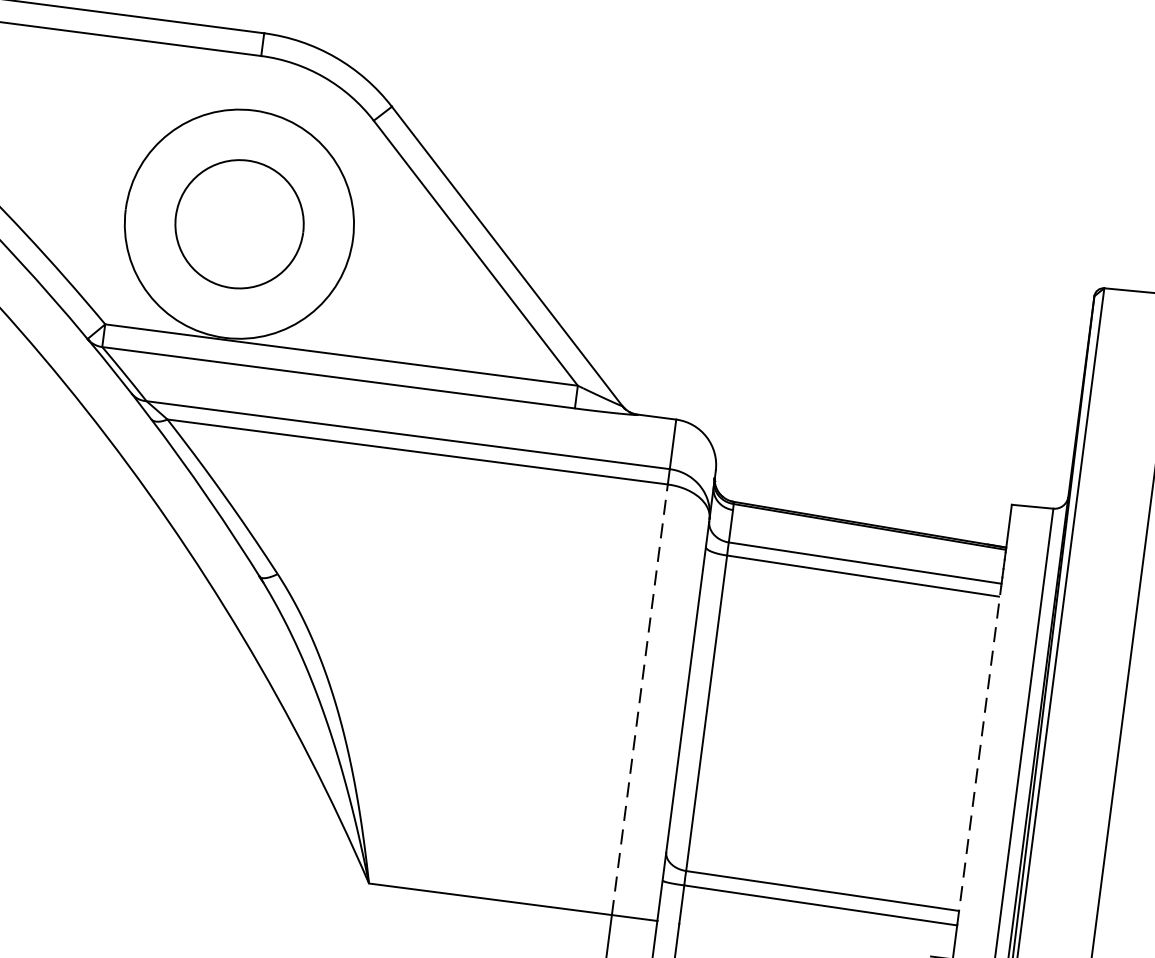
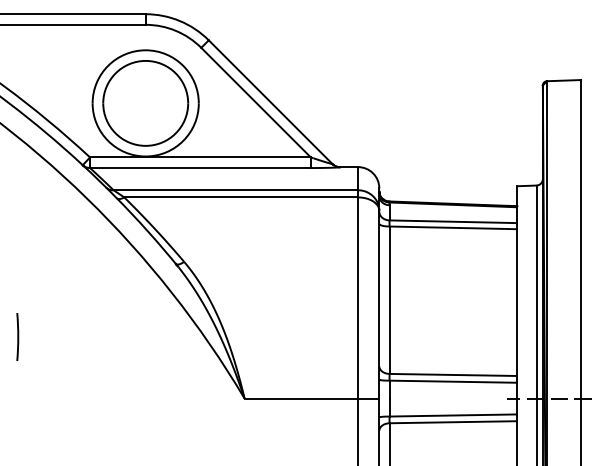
part: (238, 224) -> (145, 103), size x1.43
line: (640, 700) -> (358, 298), dashed -> solid
line: (979, 753) -> (517, 302), dashed -> solid

